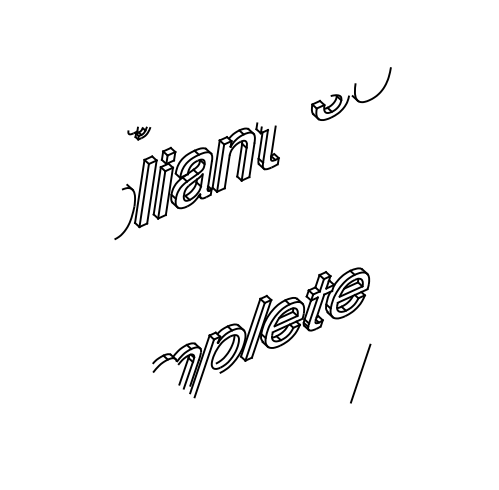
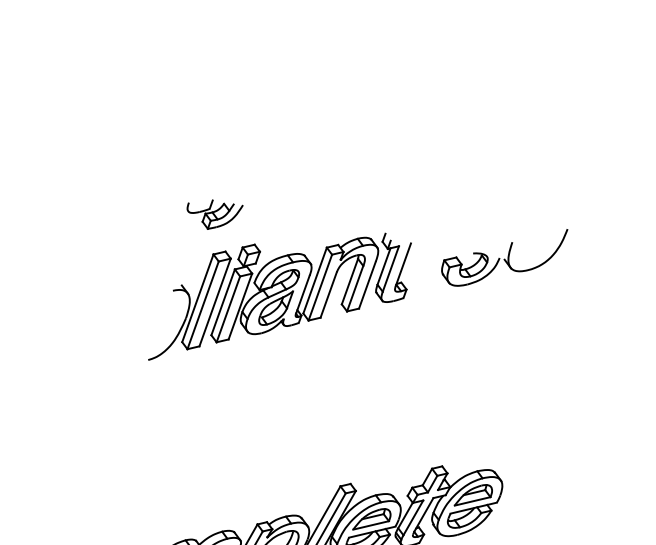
part: (351, 93) -> (503, 255), moved
part: (139, 133) -> (213, 215), size x1.67

